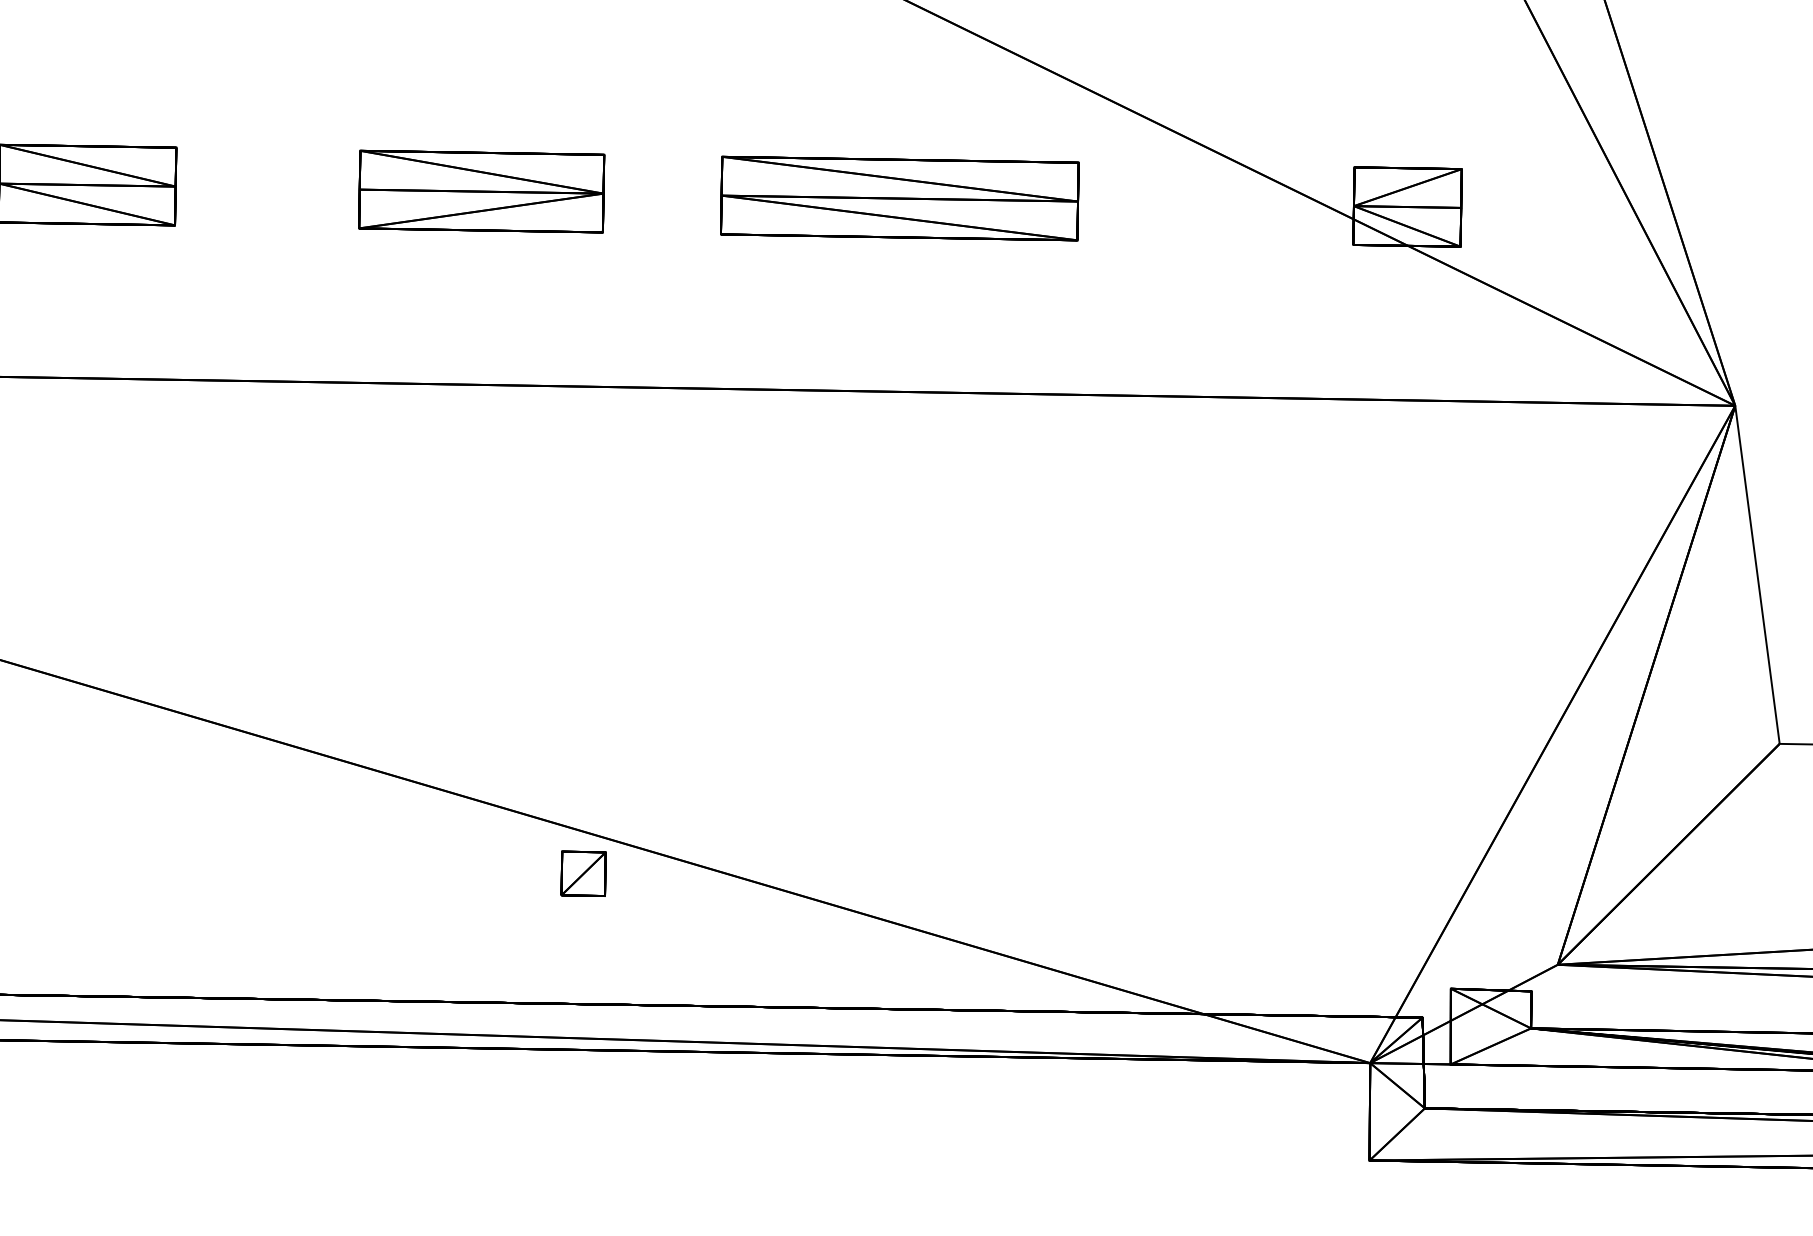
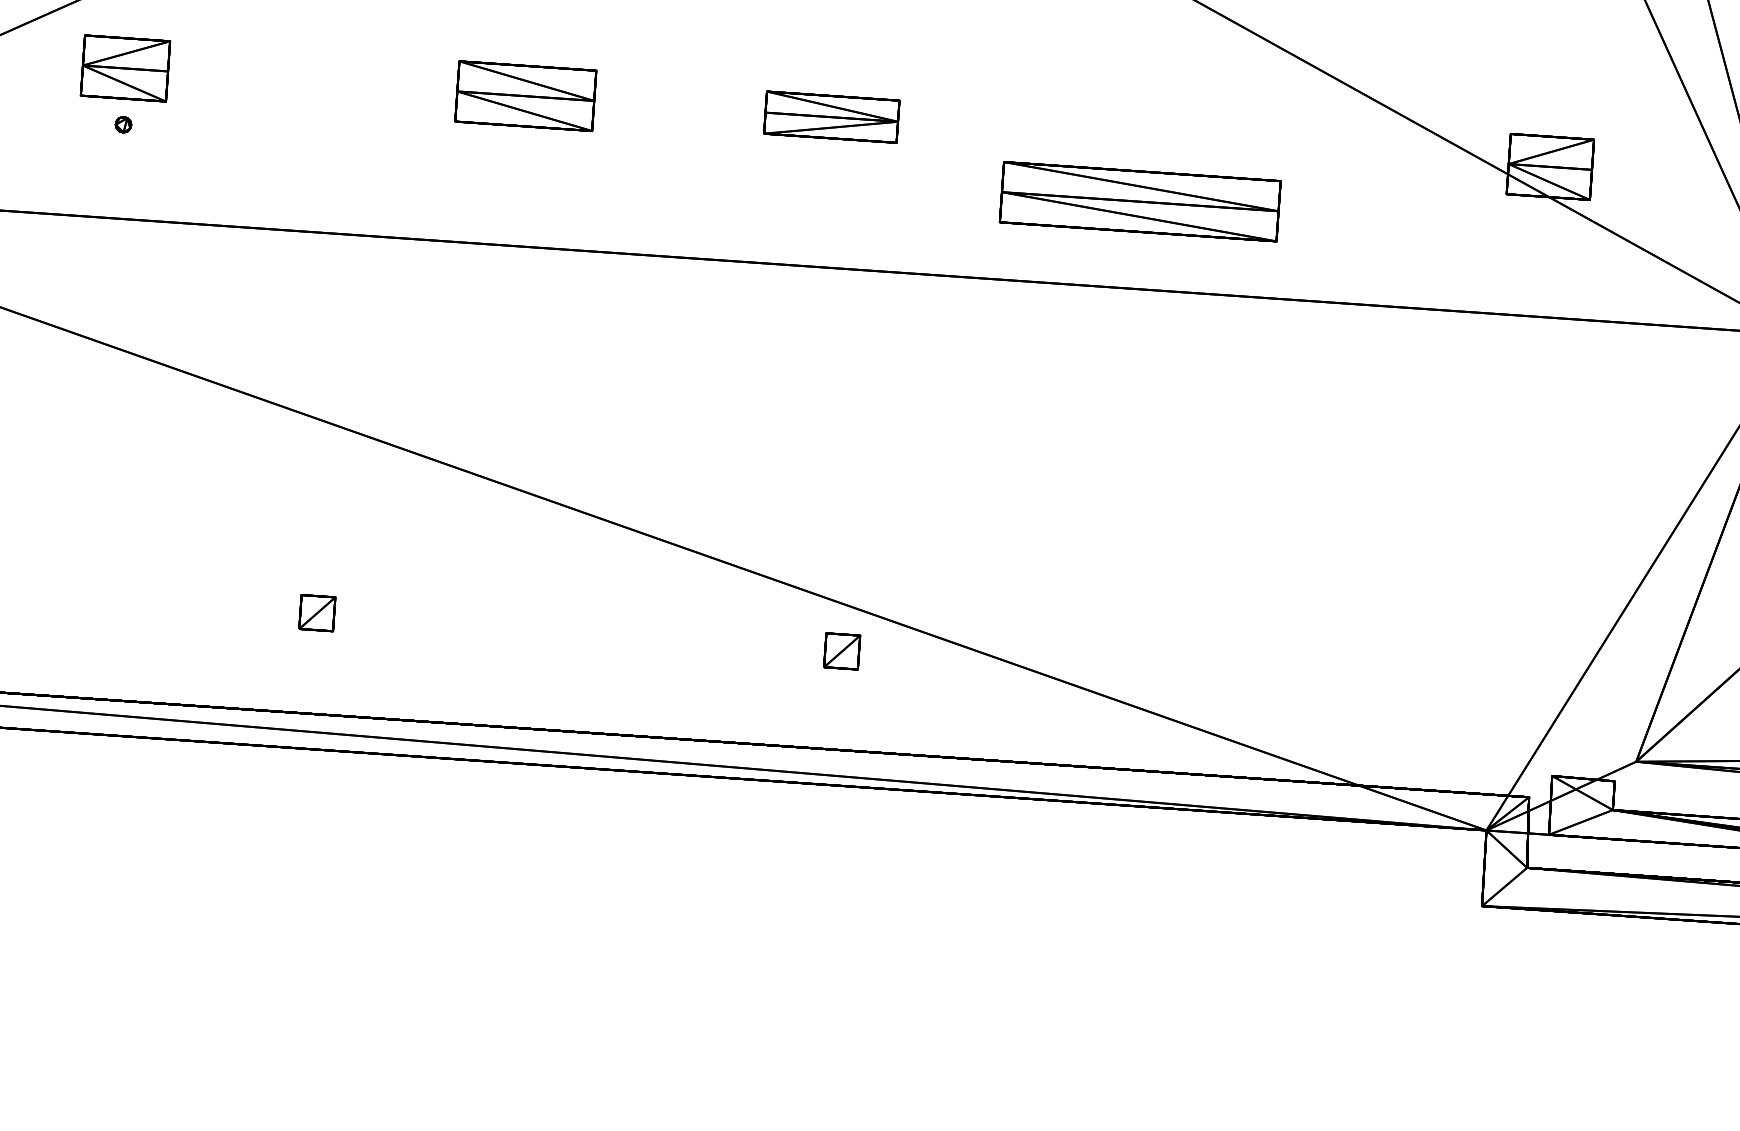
part: (481, 190) -> (831, 116), size x0.7
part: (898, 198) -> (1139, 201), moved
part: (584, 873) -> (842, 651), moved

